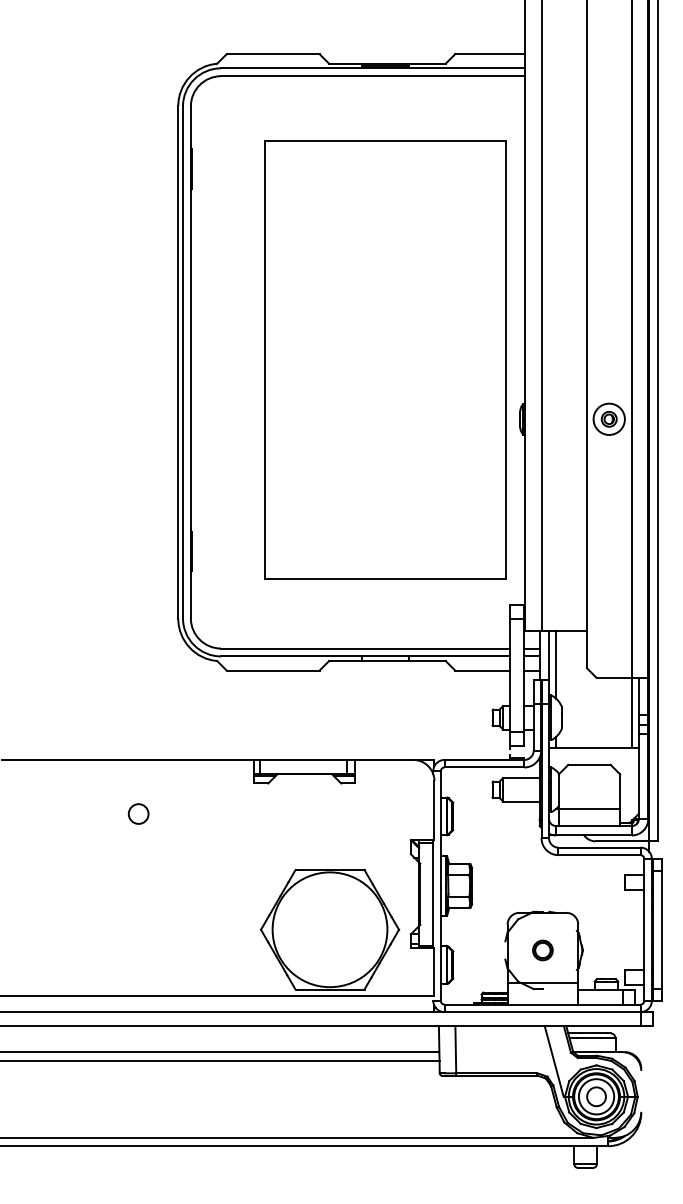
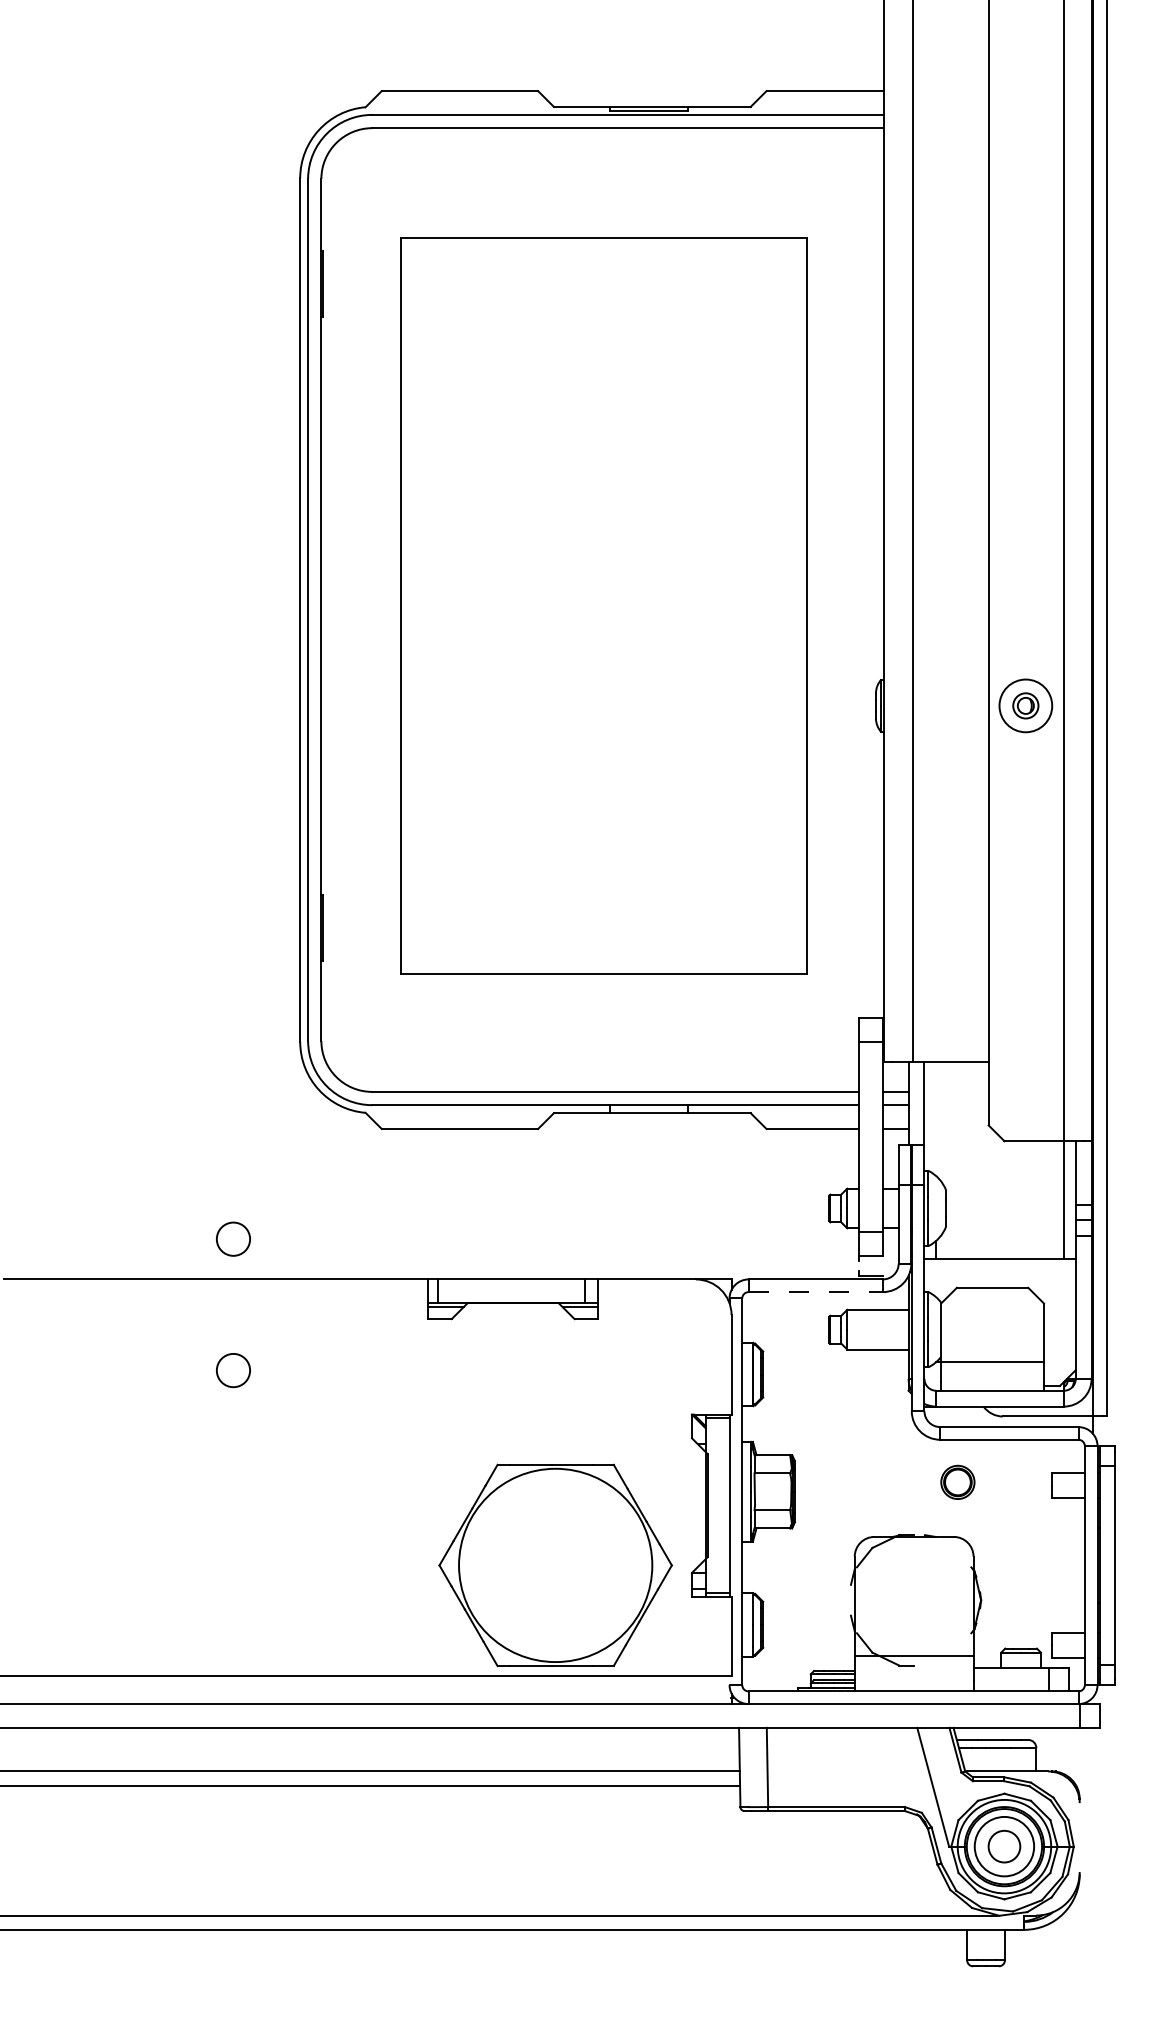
part: (385, 359) -> (603, 605), moved
line: (556, 664) -> (937, 1118), removed
circle: (138, 735) -> (233, 1238), added
line: (484, 767) -> (815, 1292), solid -> dashed
part: (542, 950) -> (957, 1482), moved

